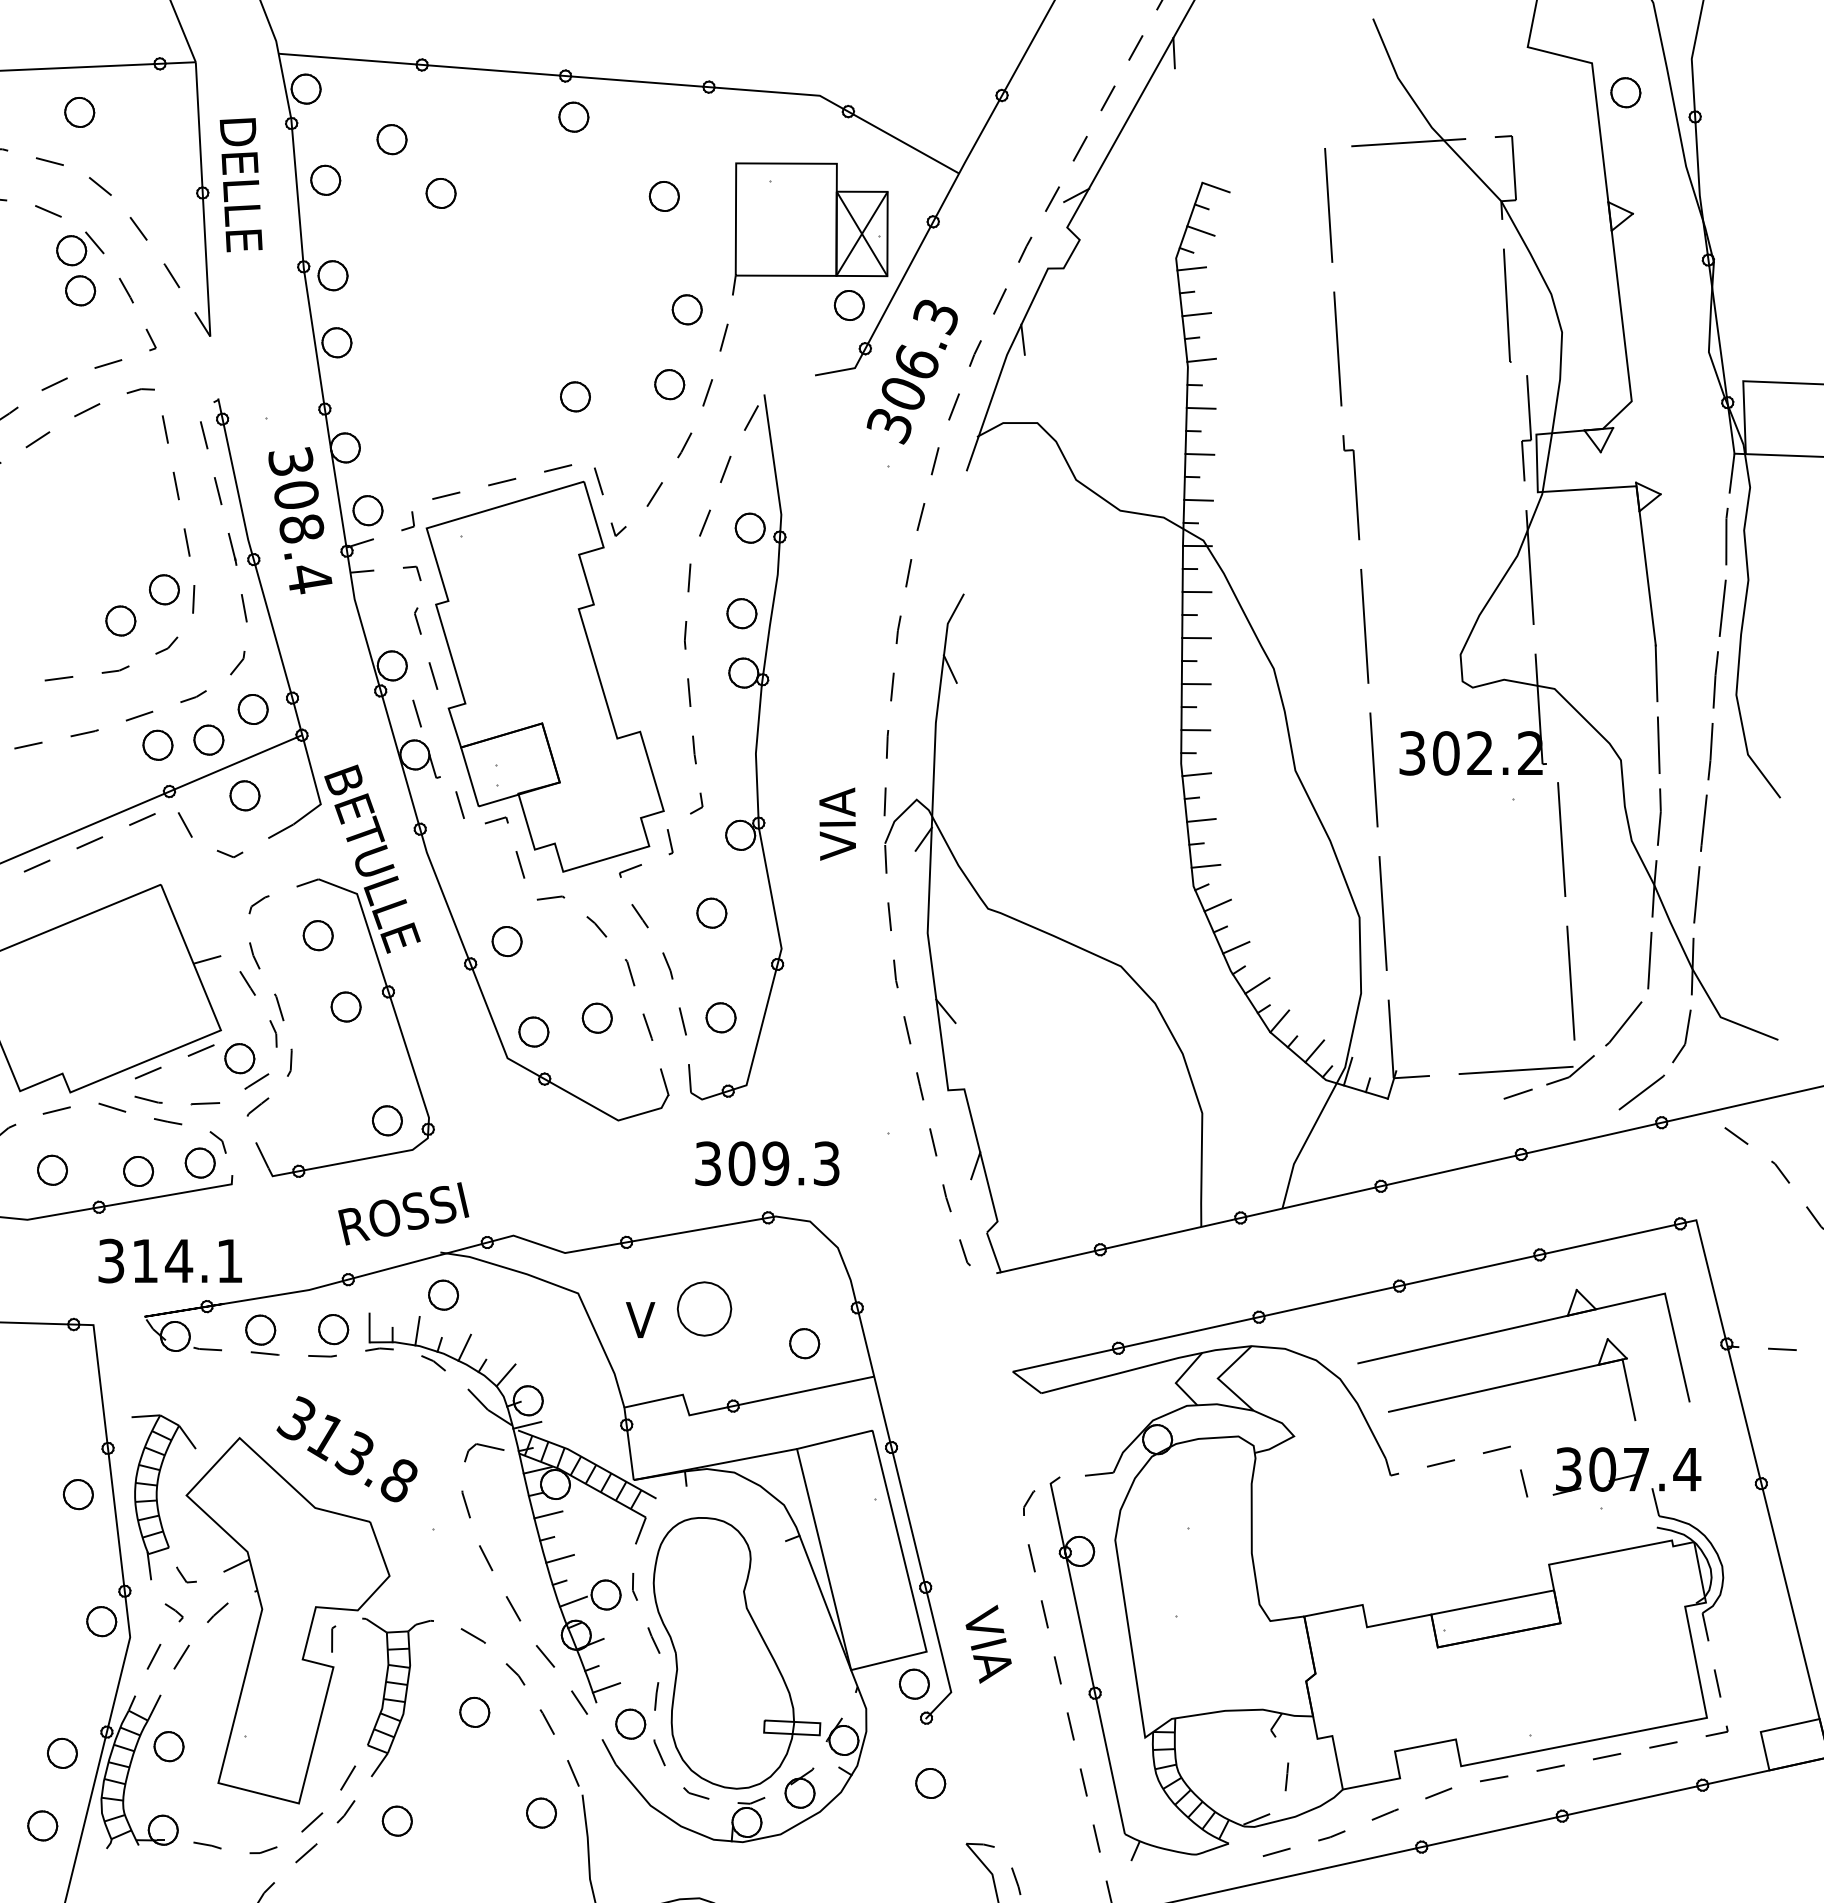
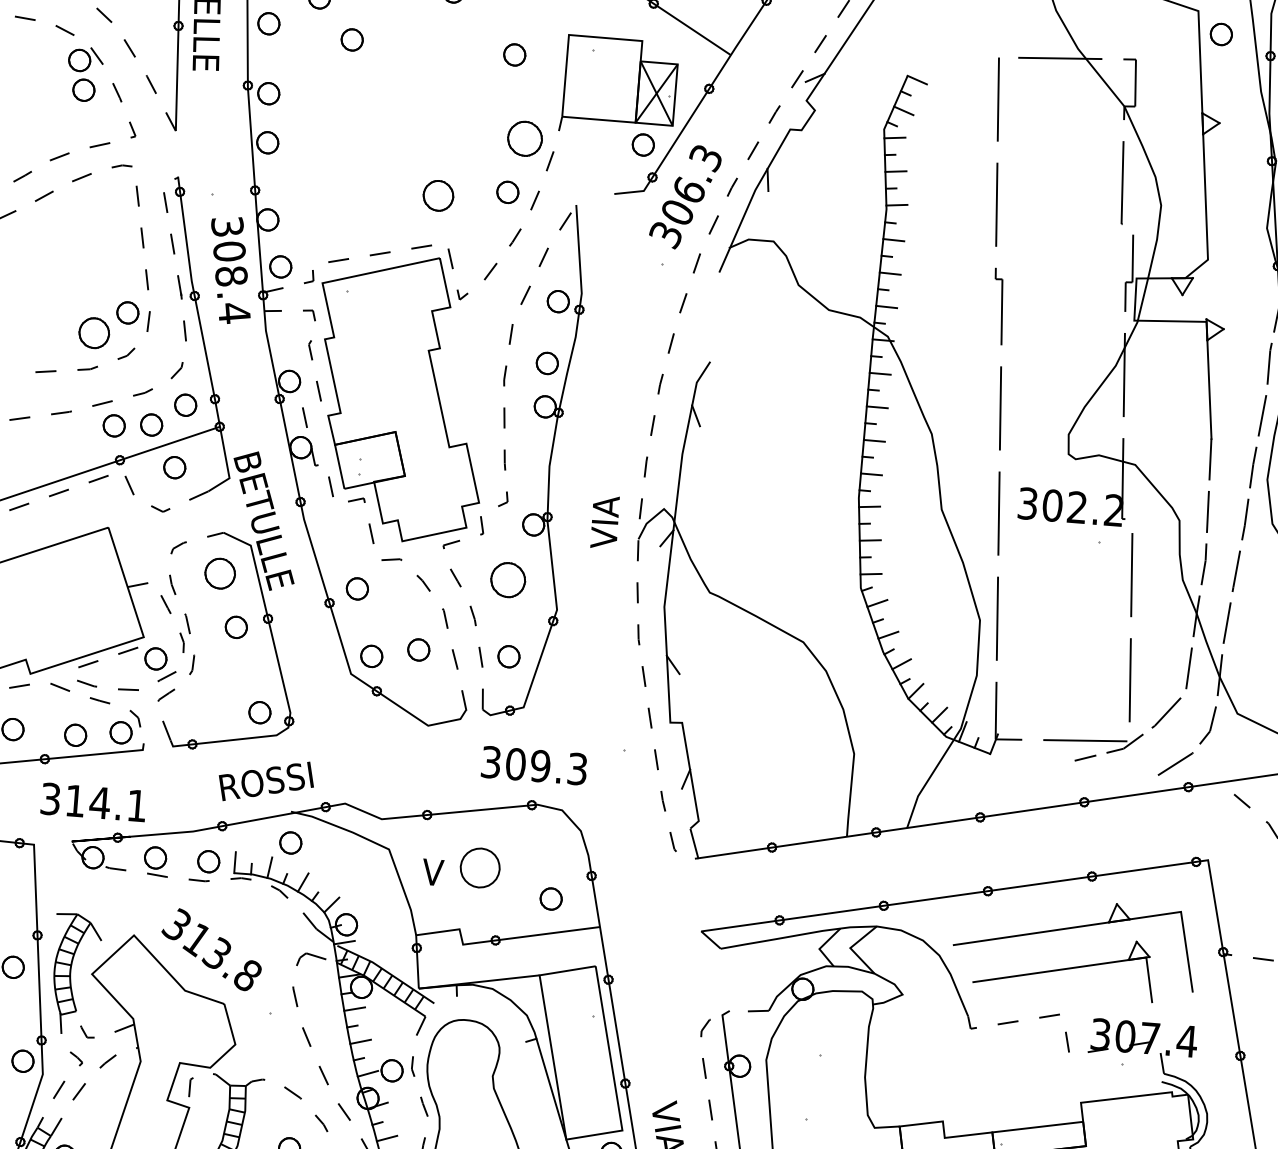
part: (686, 309) -> (524, 138), size x1.6
part: (575, 396) -> (438, 195), size x1.4
part: (120, 620) -> (94, 332), size x1.4
part: (711, 912) -> (508, 579), size x1.6
part: (317, 935) -> (219, 573), size x1.4

